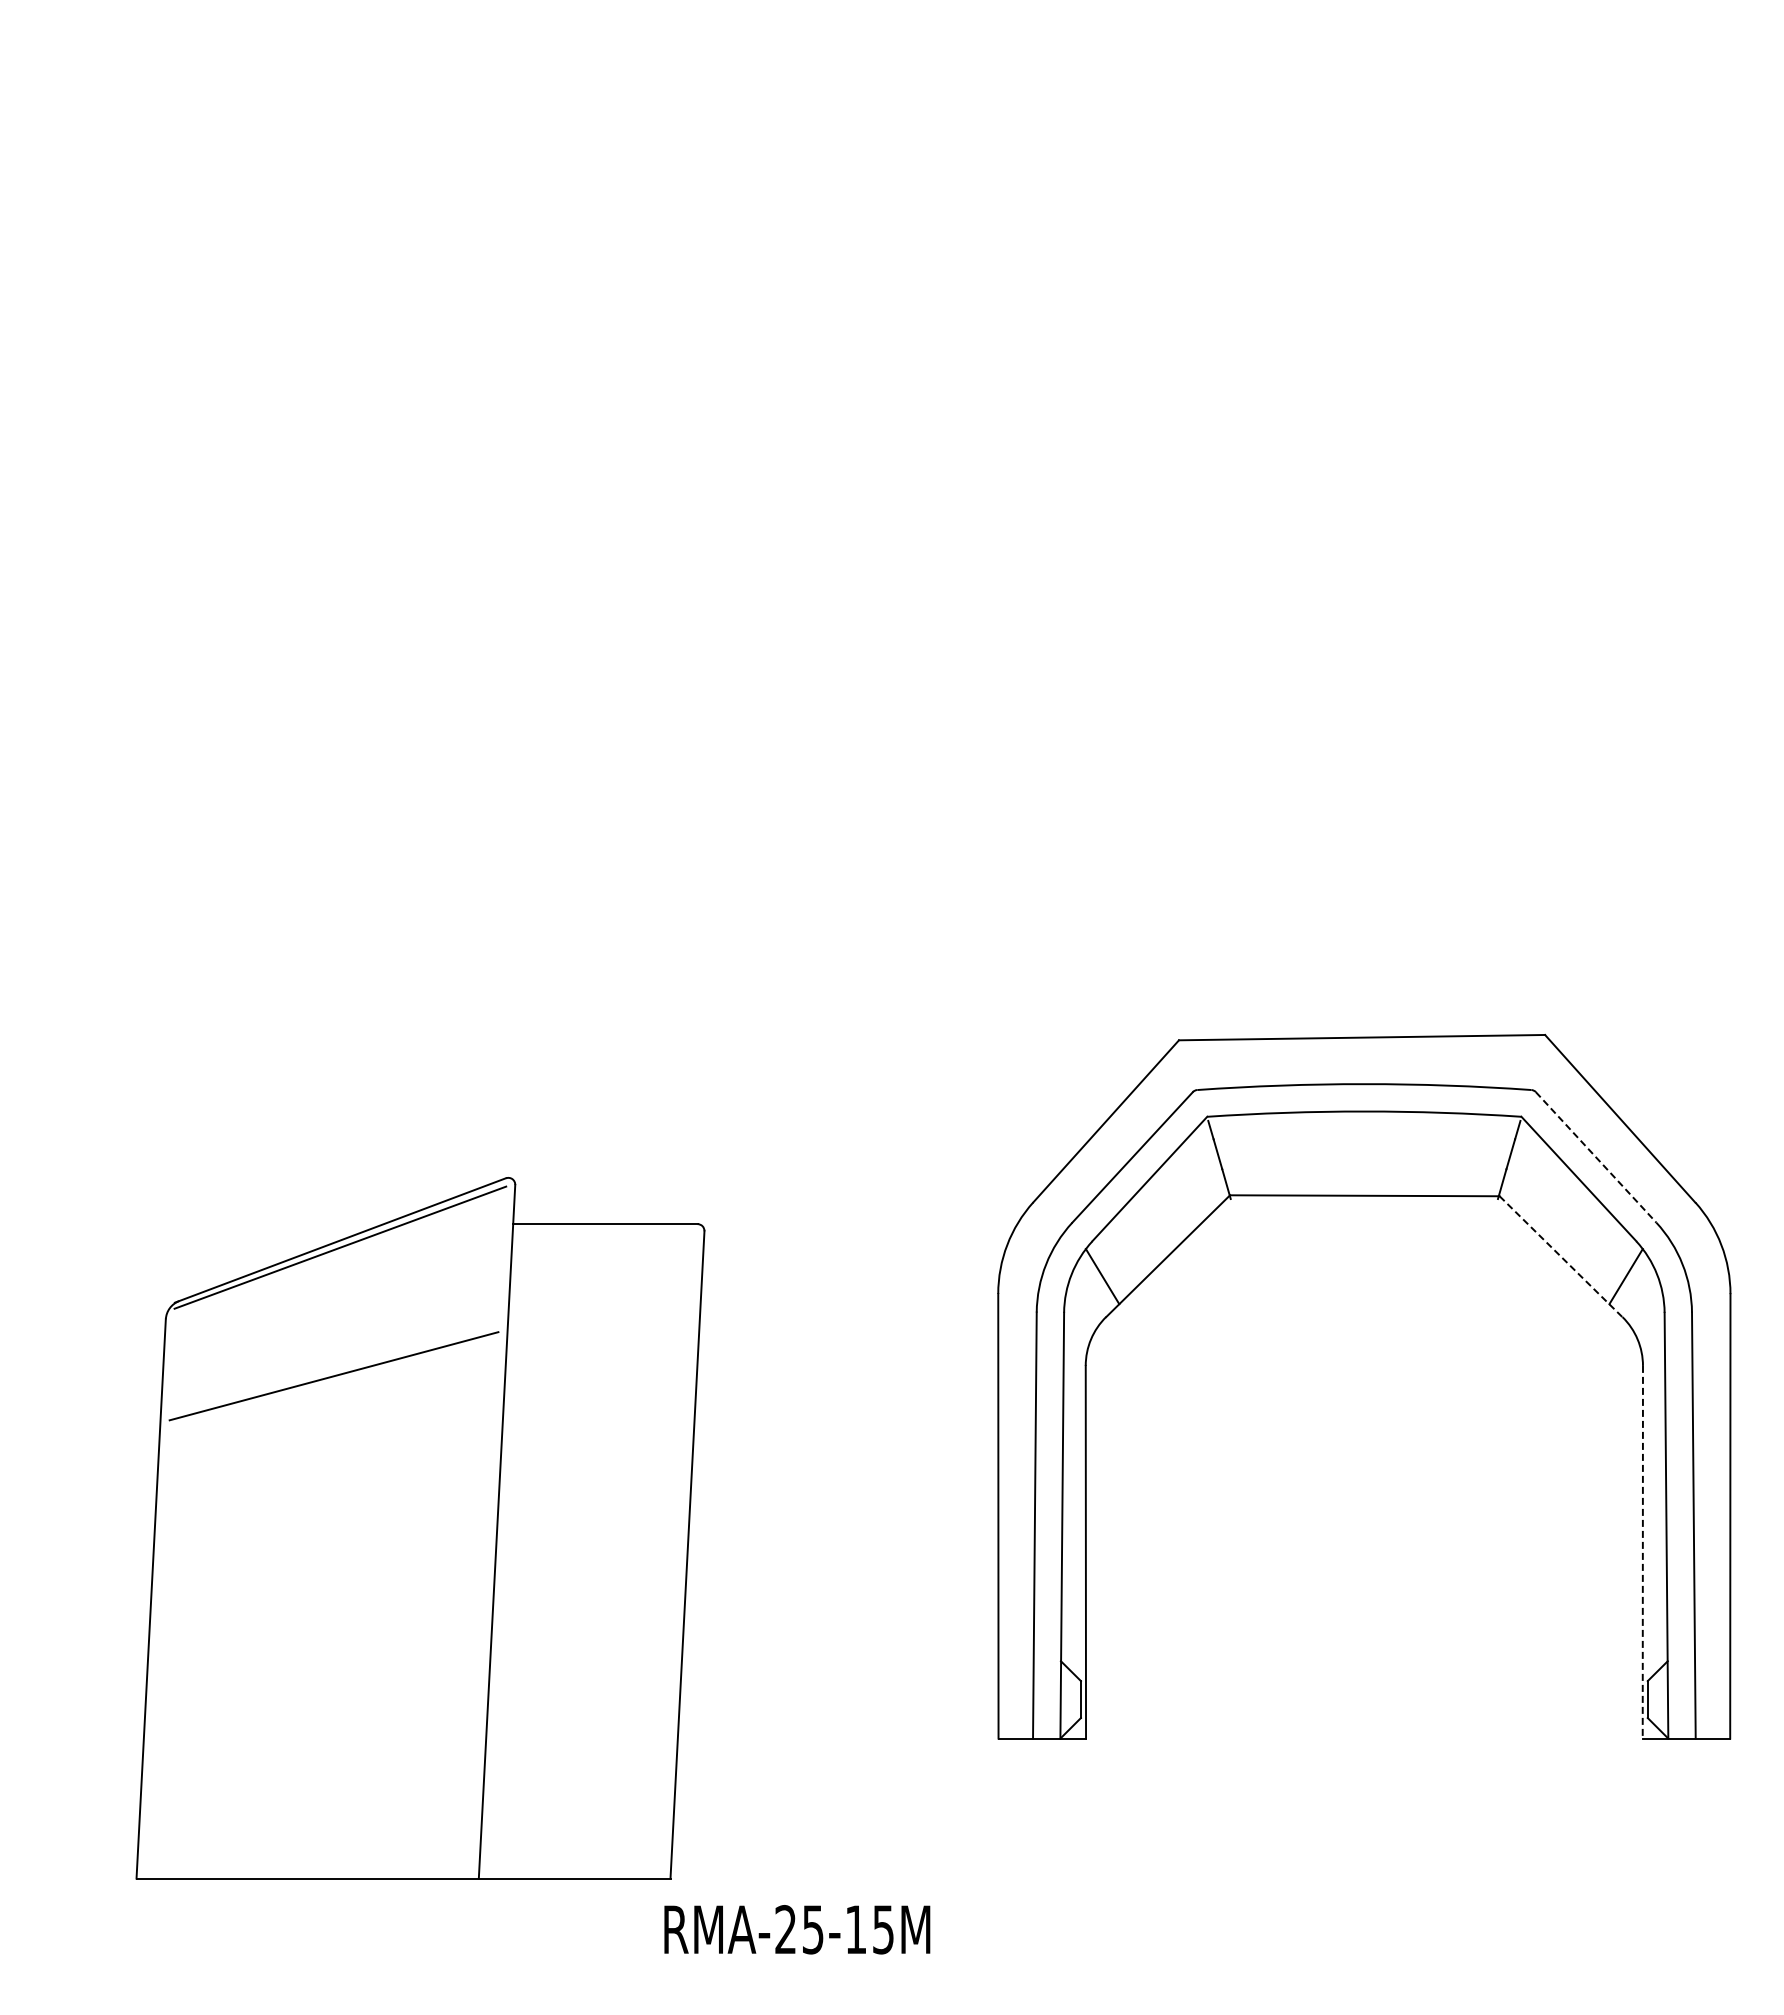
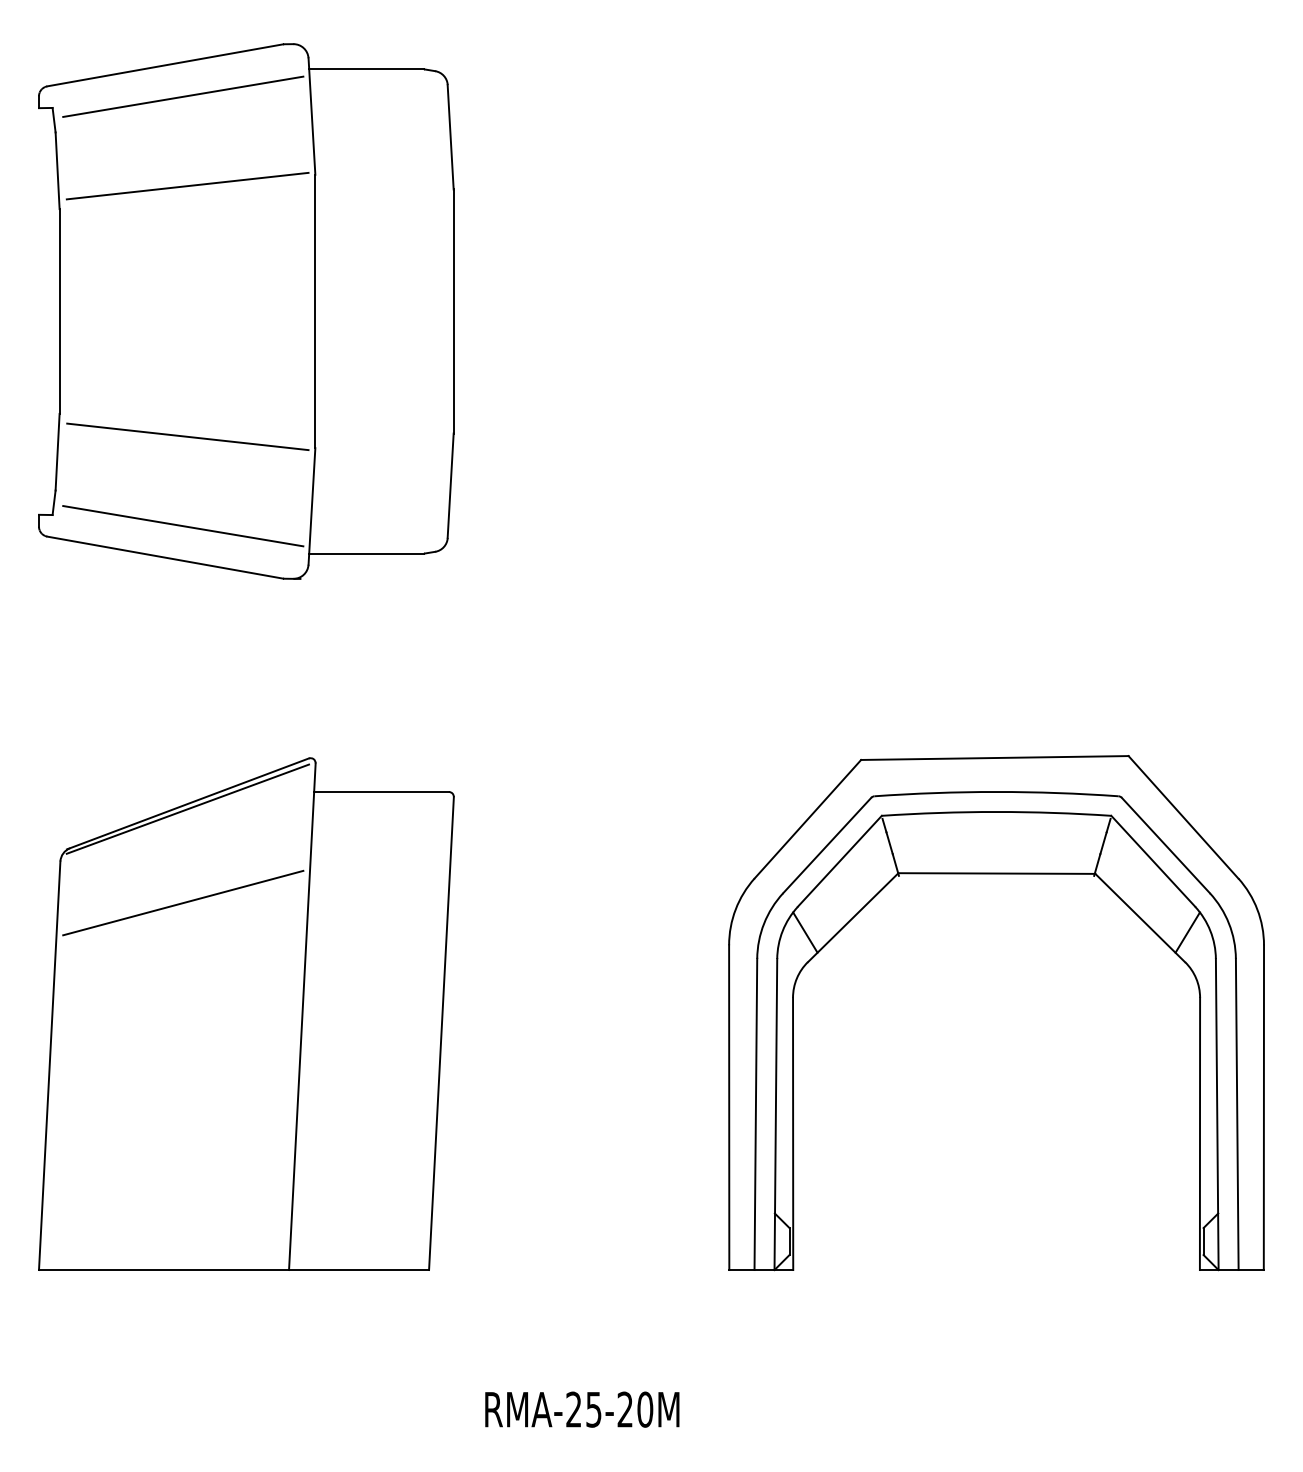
part: (337, 426) -> (246, 311), added
line: (1596, 1157) -> (1166, 845), dashed -> solid
line: (1561, 1257) -> (1140, 918), dashed -> solid
part: (420, 1528) -> (246, 1014), moved
line: (1642, 1552) -> (1199, 1134), dashed -> solid
text: (869, 1929) -> (635, 1409), RMA-25-15M -> RMA-25-20M

